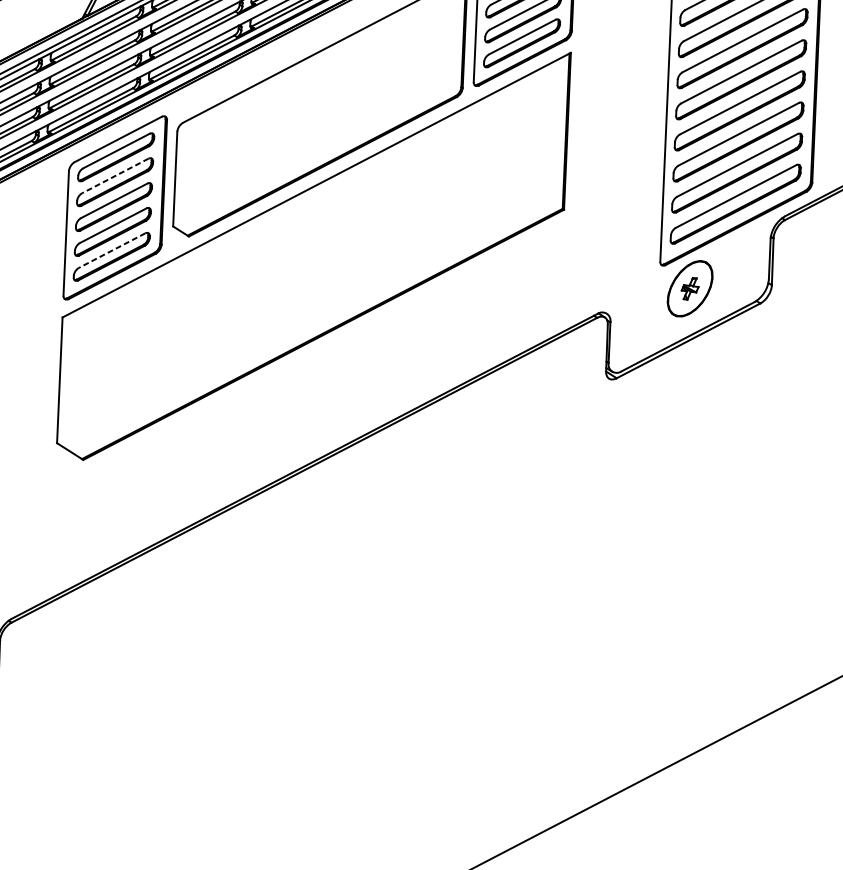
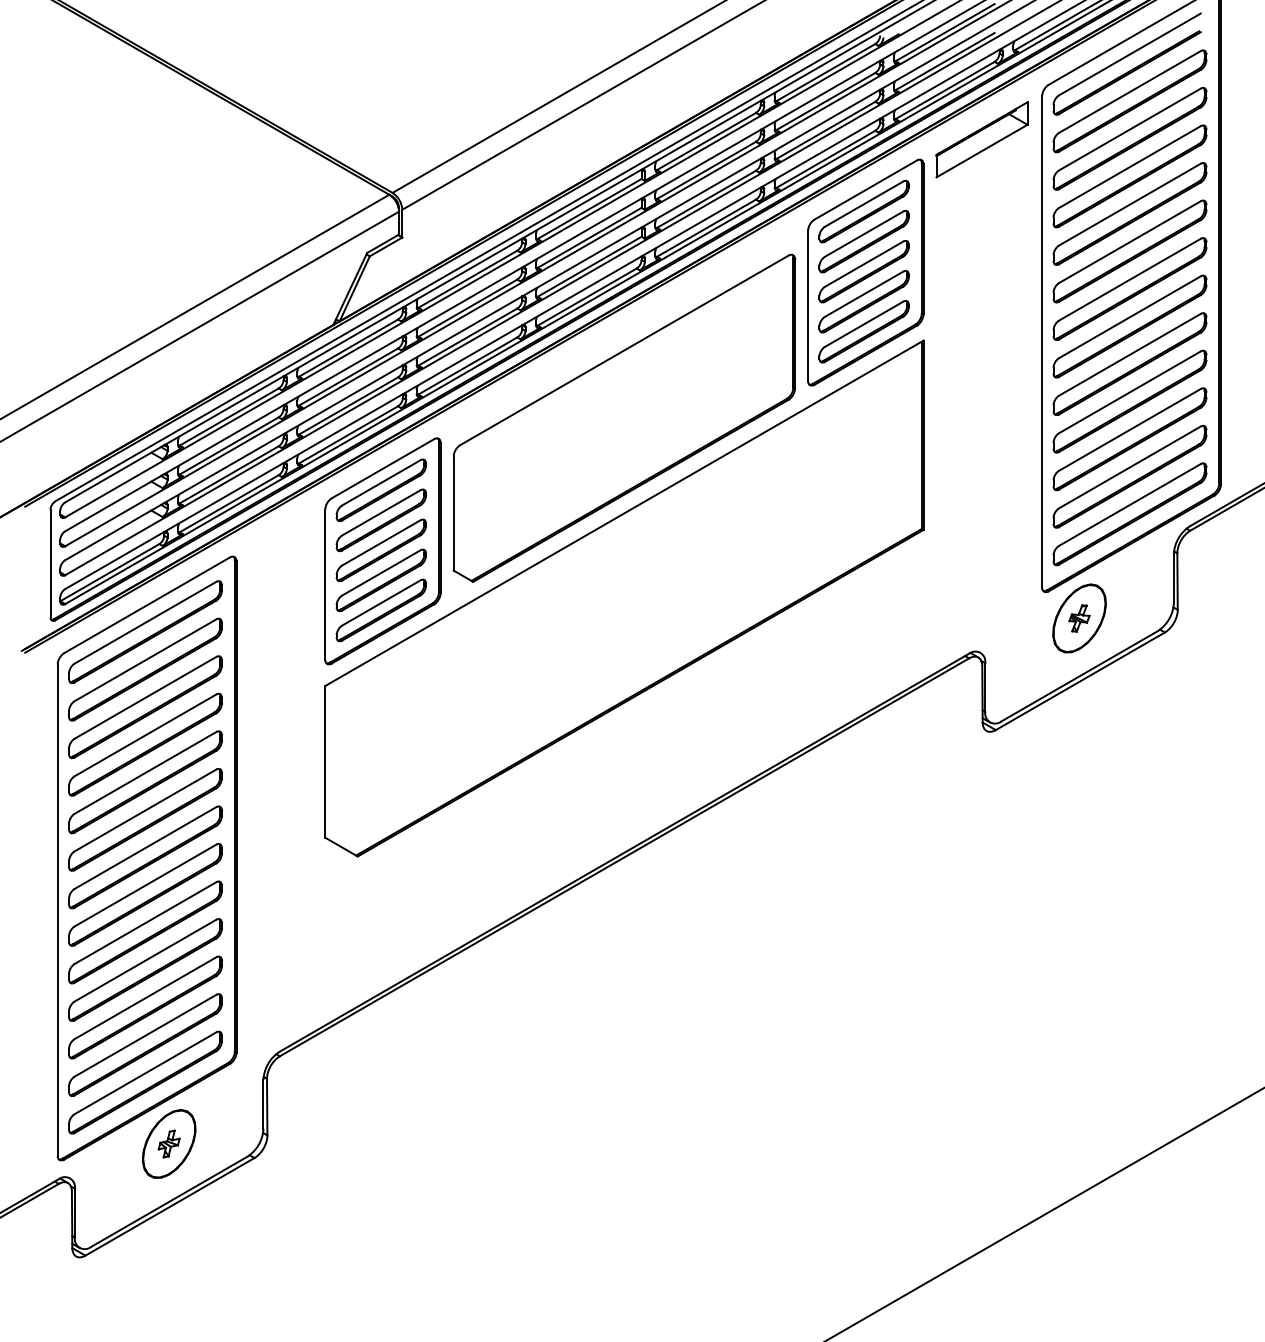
line: (114, 176) -> (380, 513), dashed -> solid
line: (111, 251) -> (380, 603), dashed -> solid

